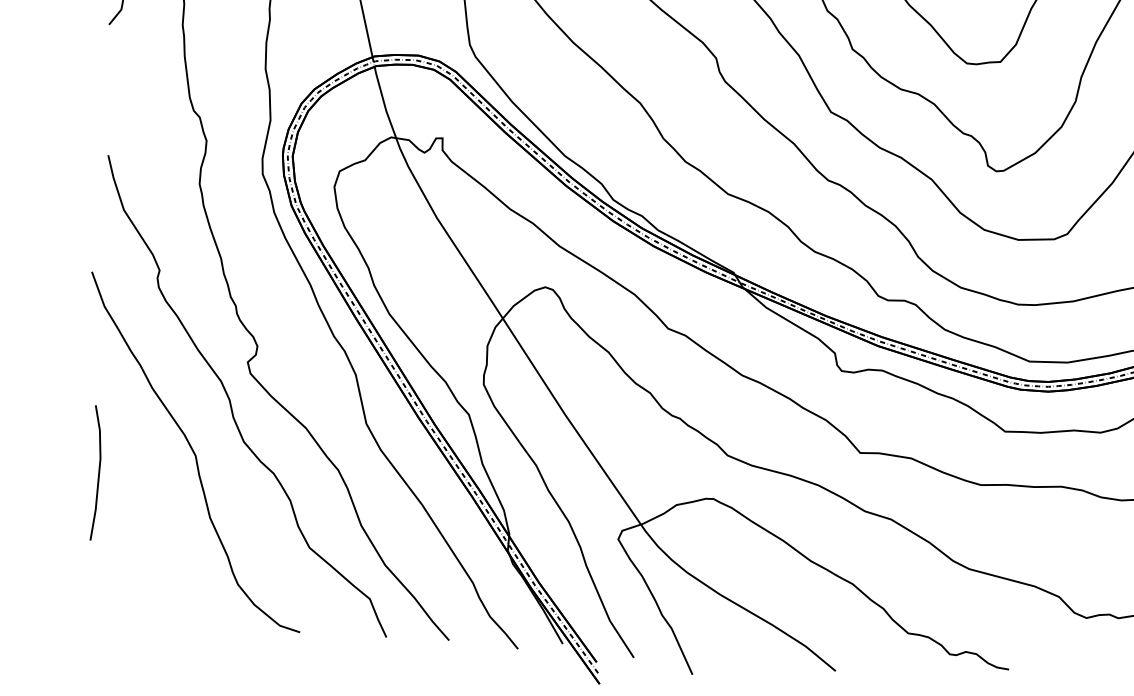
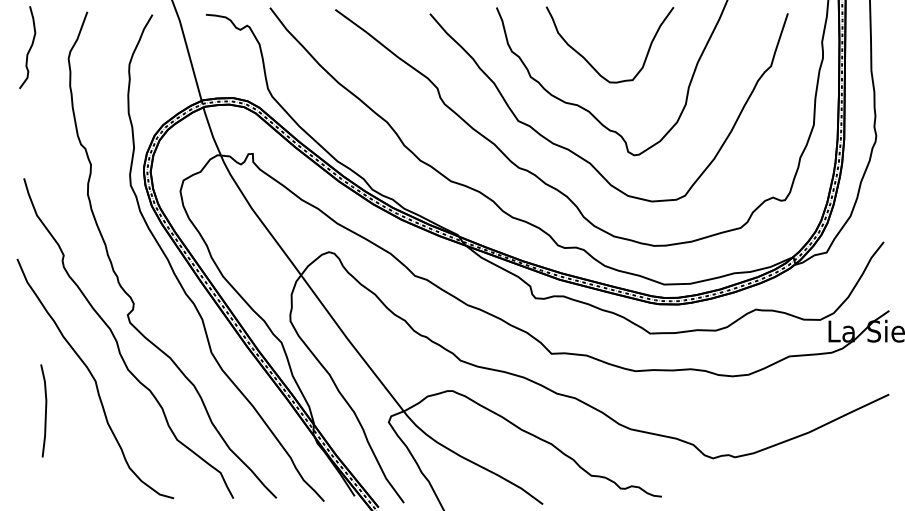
line: (98, 472) -> (45, 410), moved

